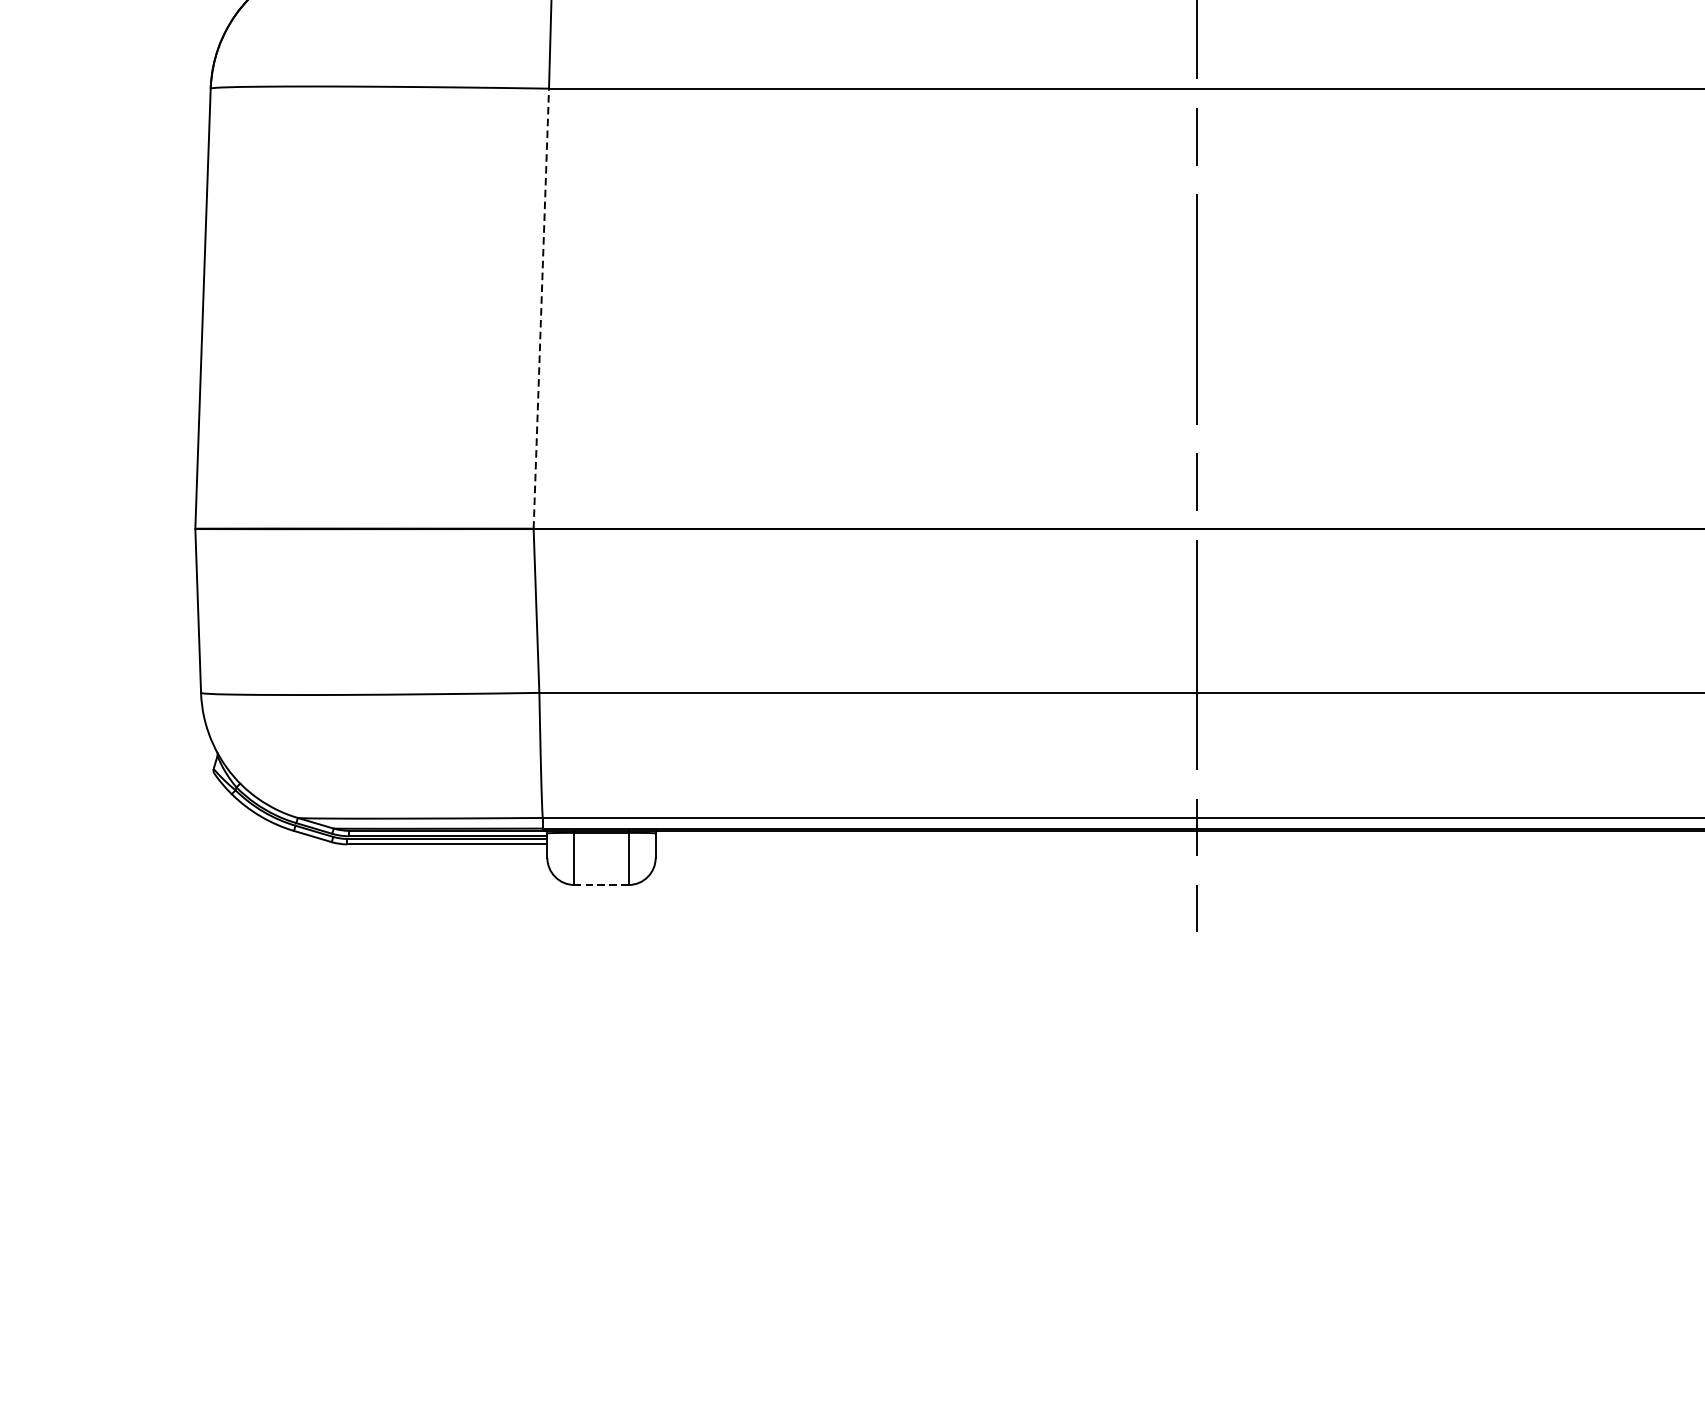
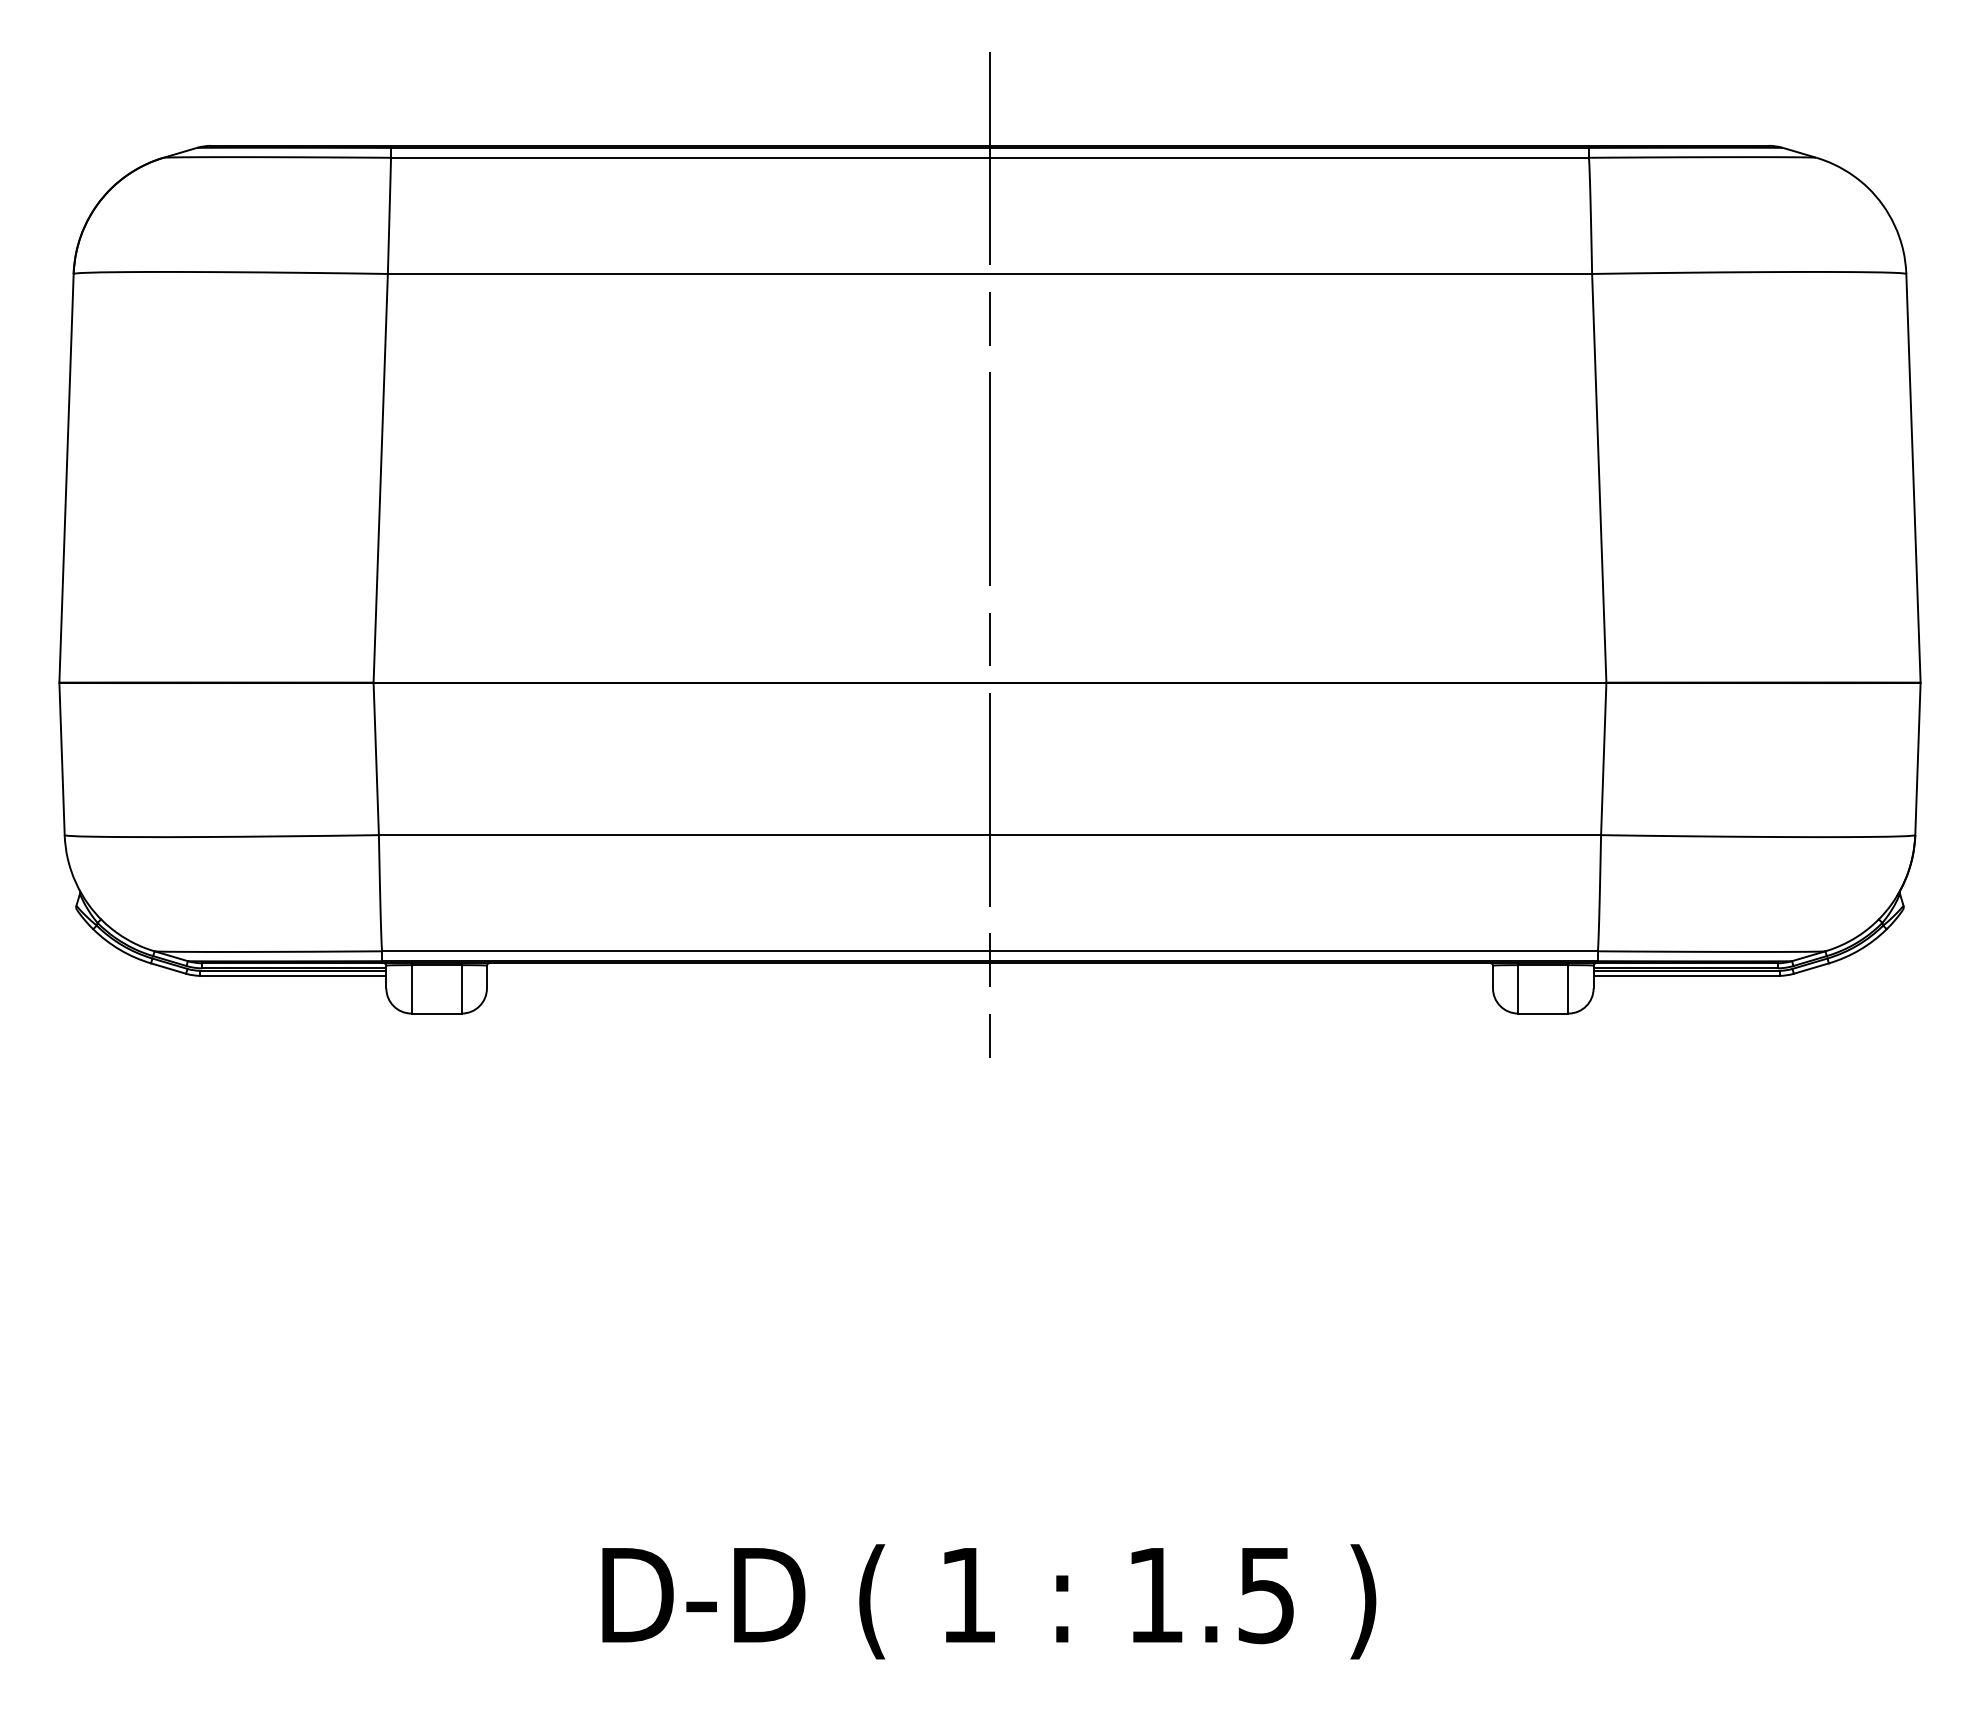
line: (541, 307) -> (380, 477), dashed -> solid
line: (601, 884) -> (436, 1013), dashed -> solid

